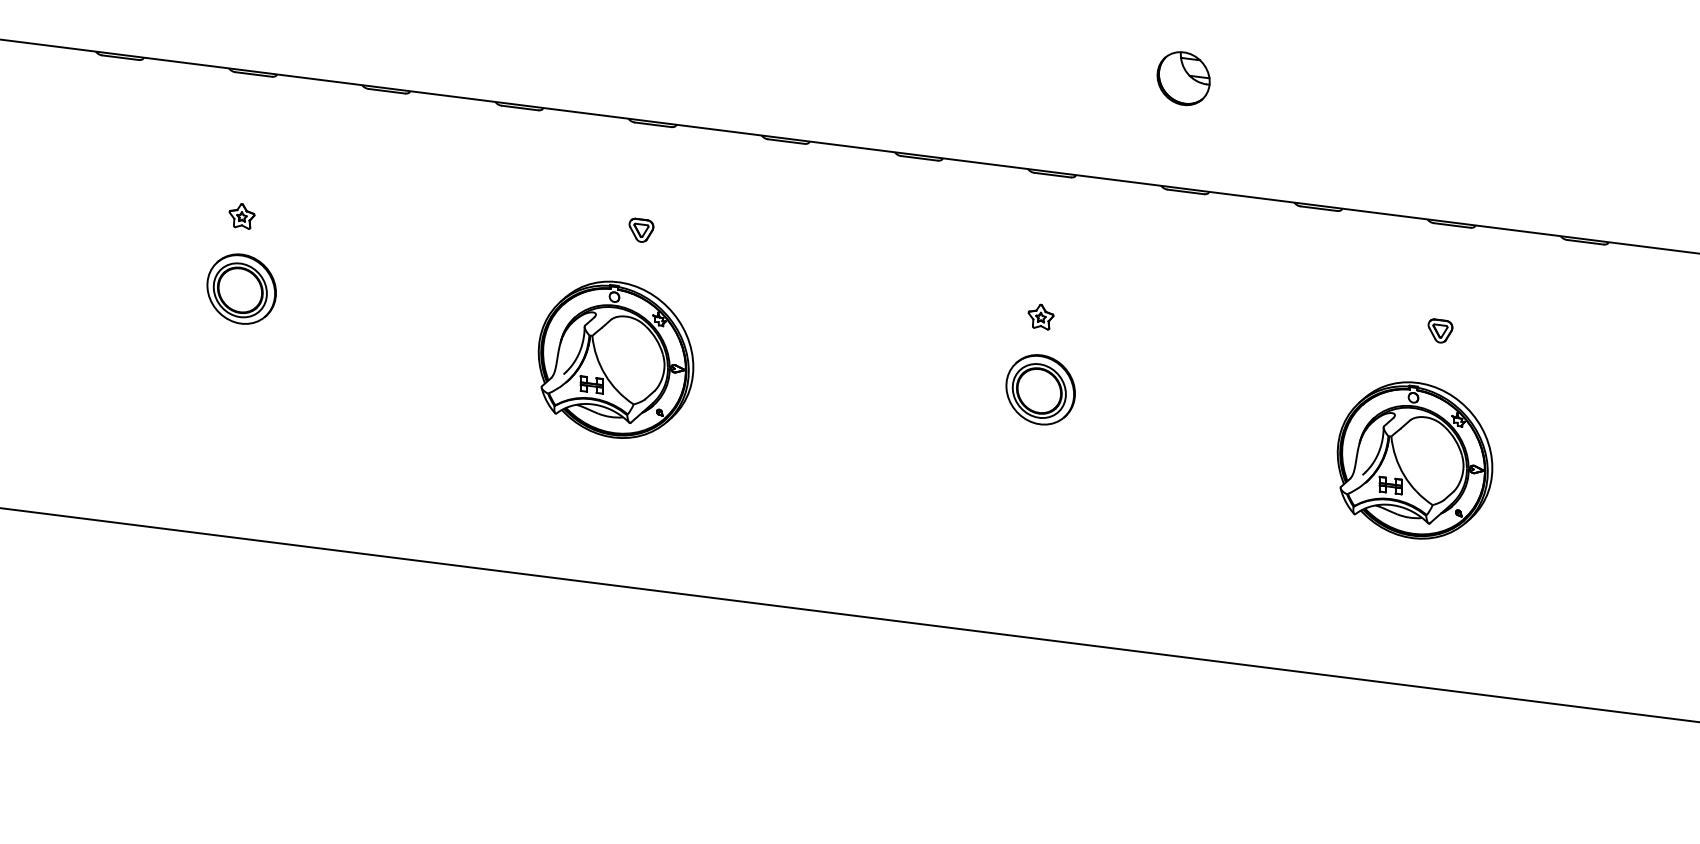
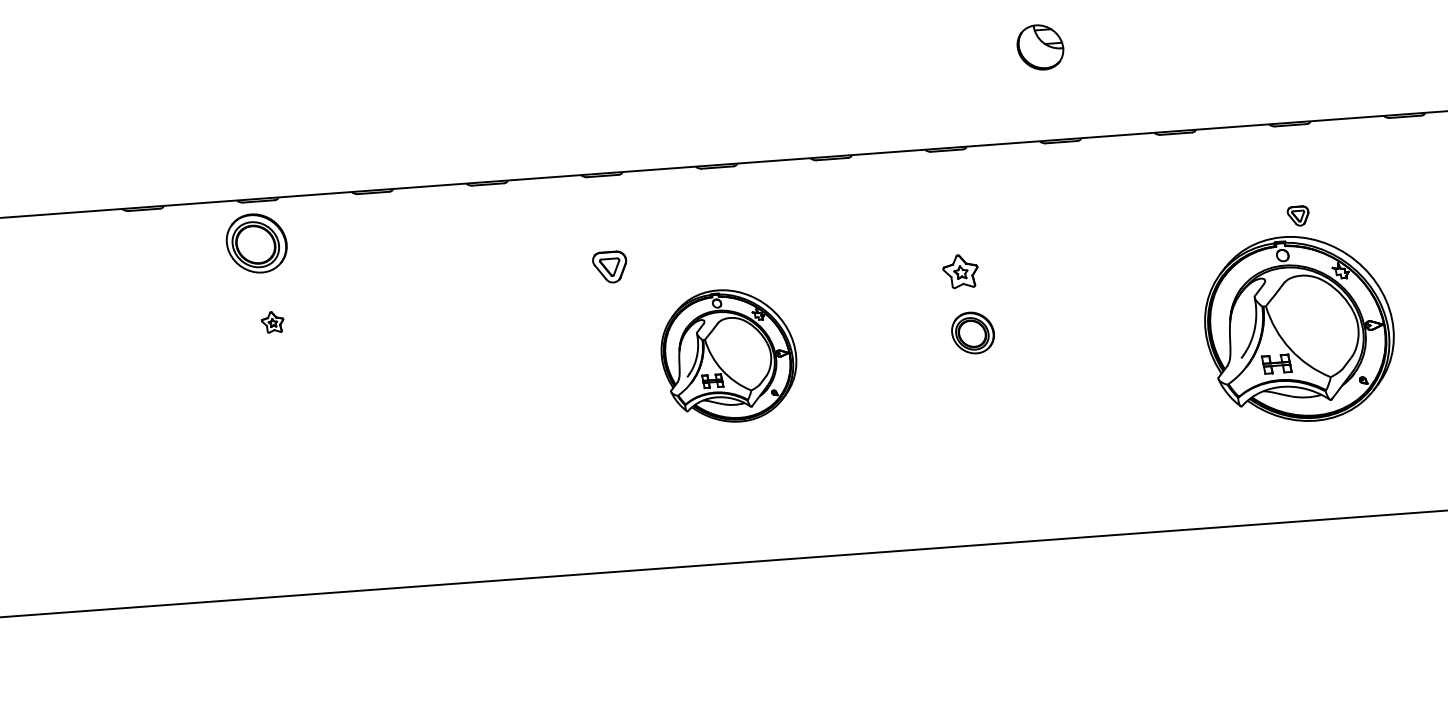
part: (641, 229) -> (610, 265), size x1.6
part: (241, 288) -> (256, 242), moved
part: (1040, 316) -> (960, 271), size x1.6
part: (615, 359) -> (728, 355), moved
part: (1040, 389) -> (972, 332), size x0.7
part: (1414, 460) -> (1298, 329), size x1.4

